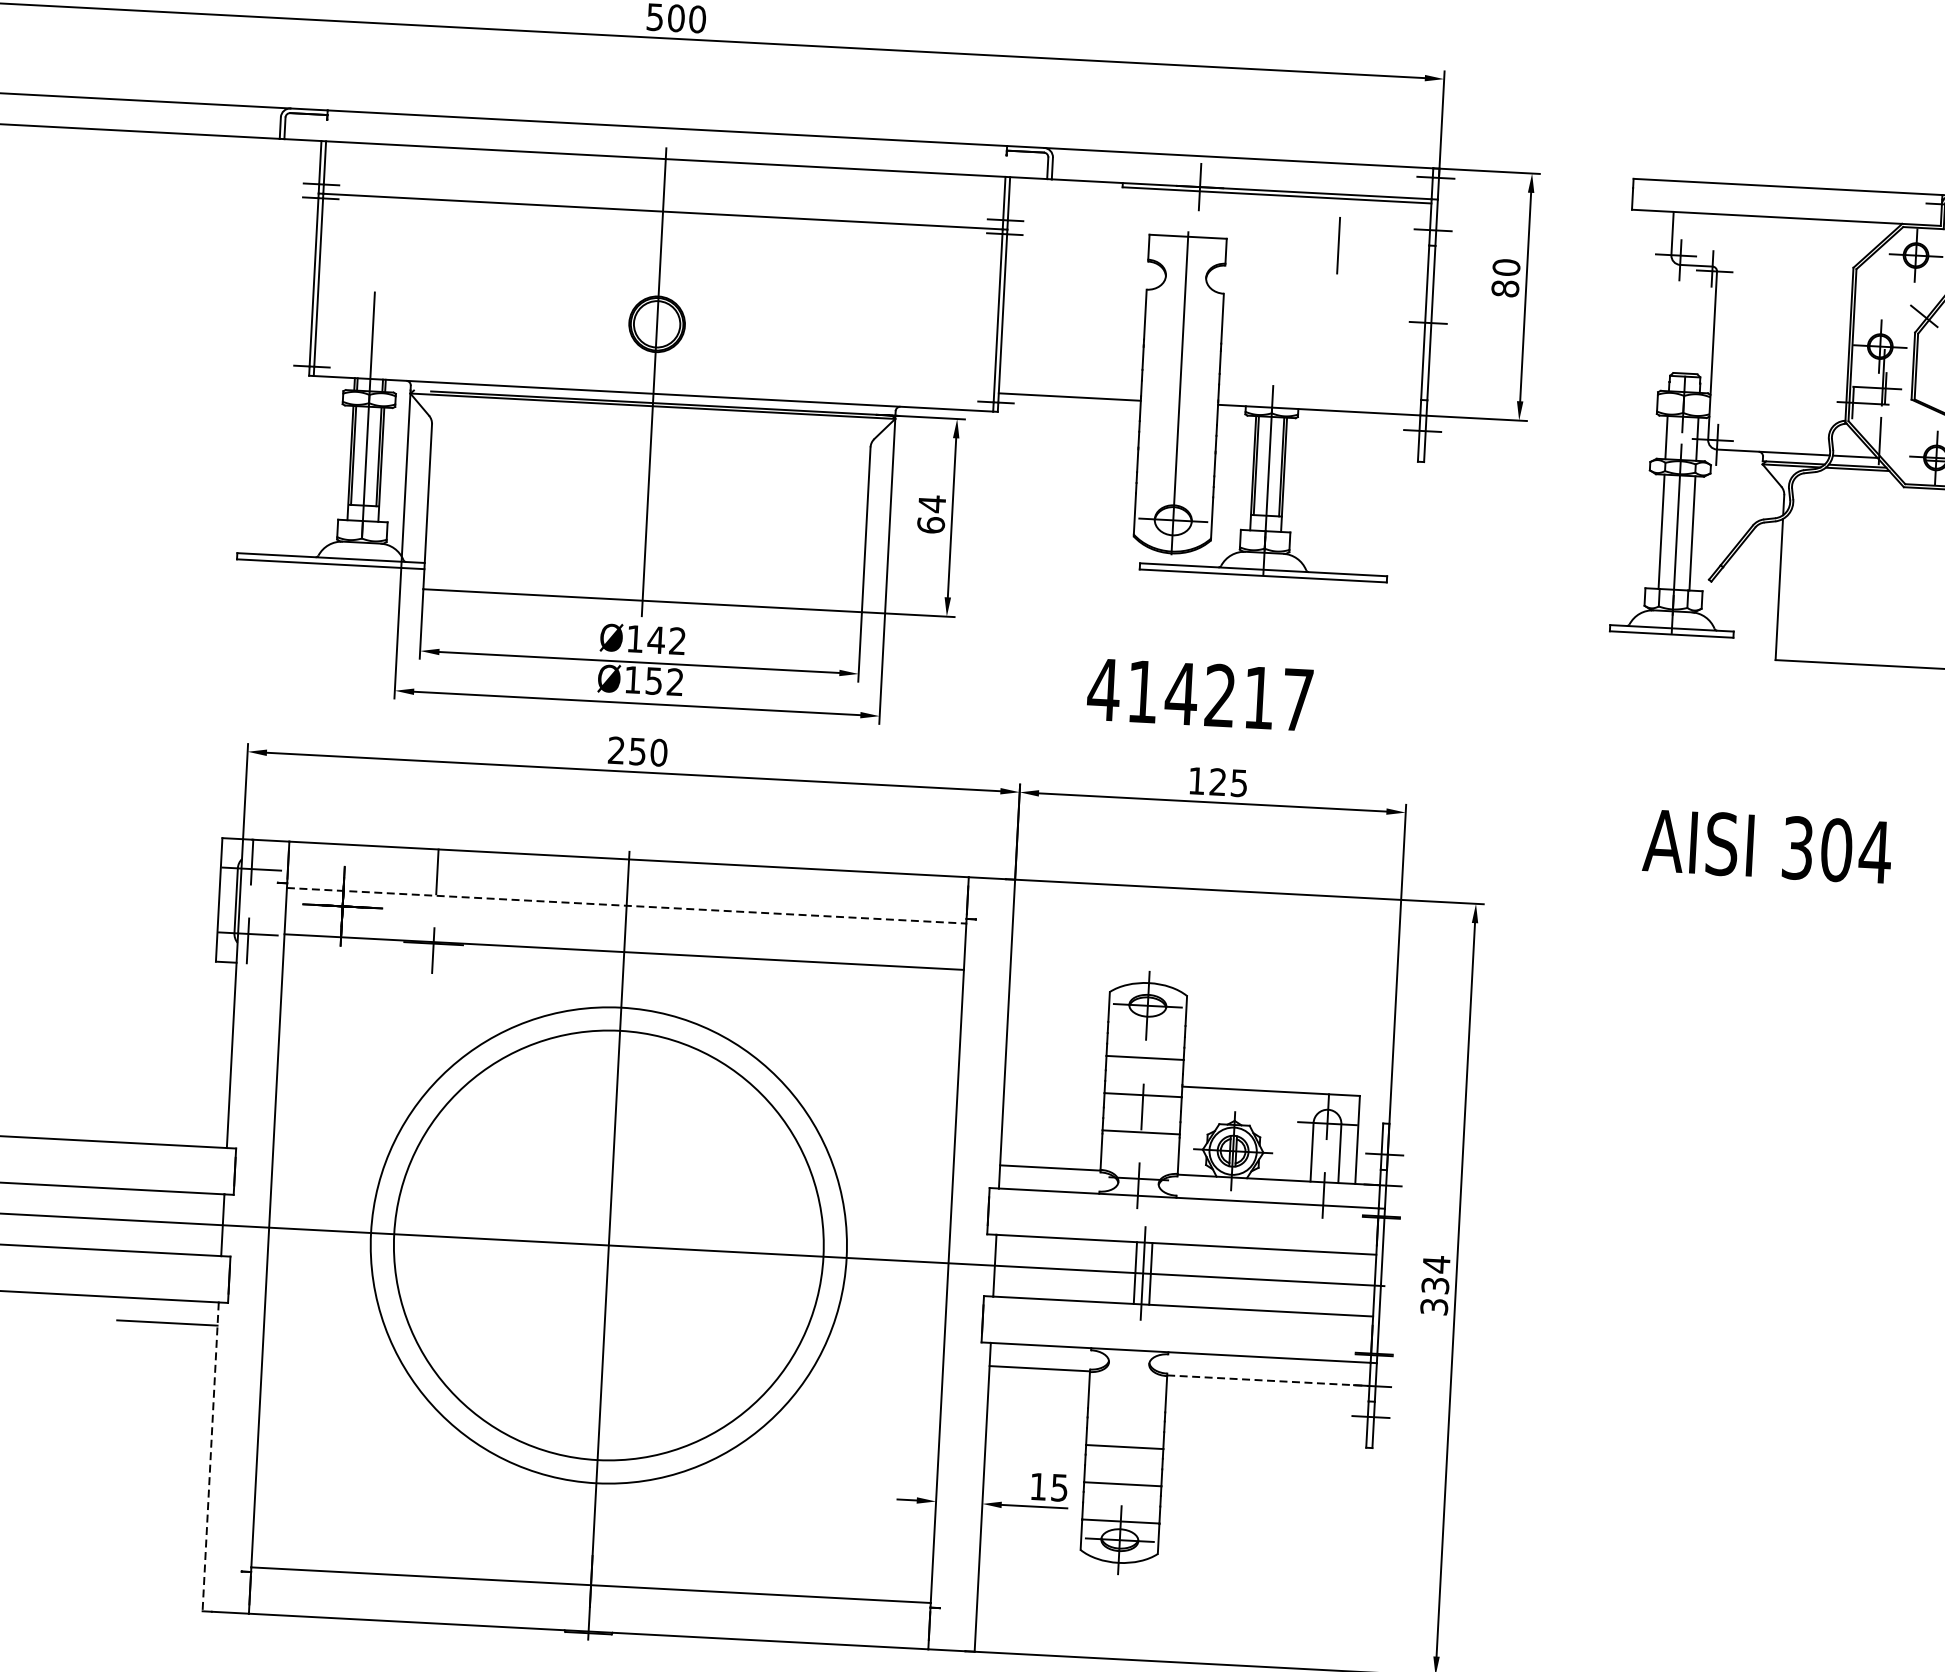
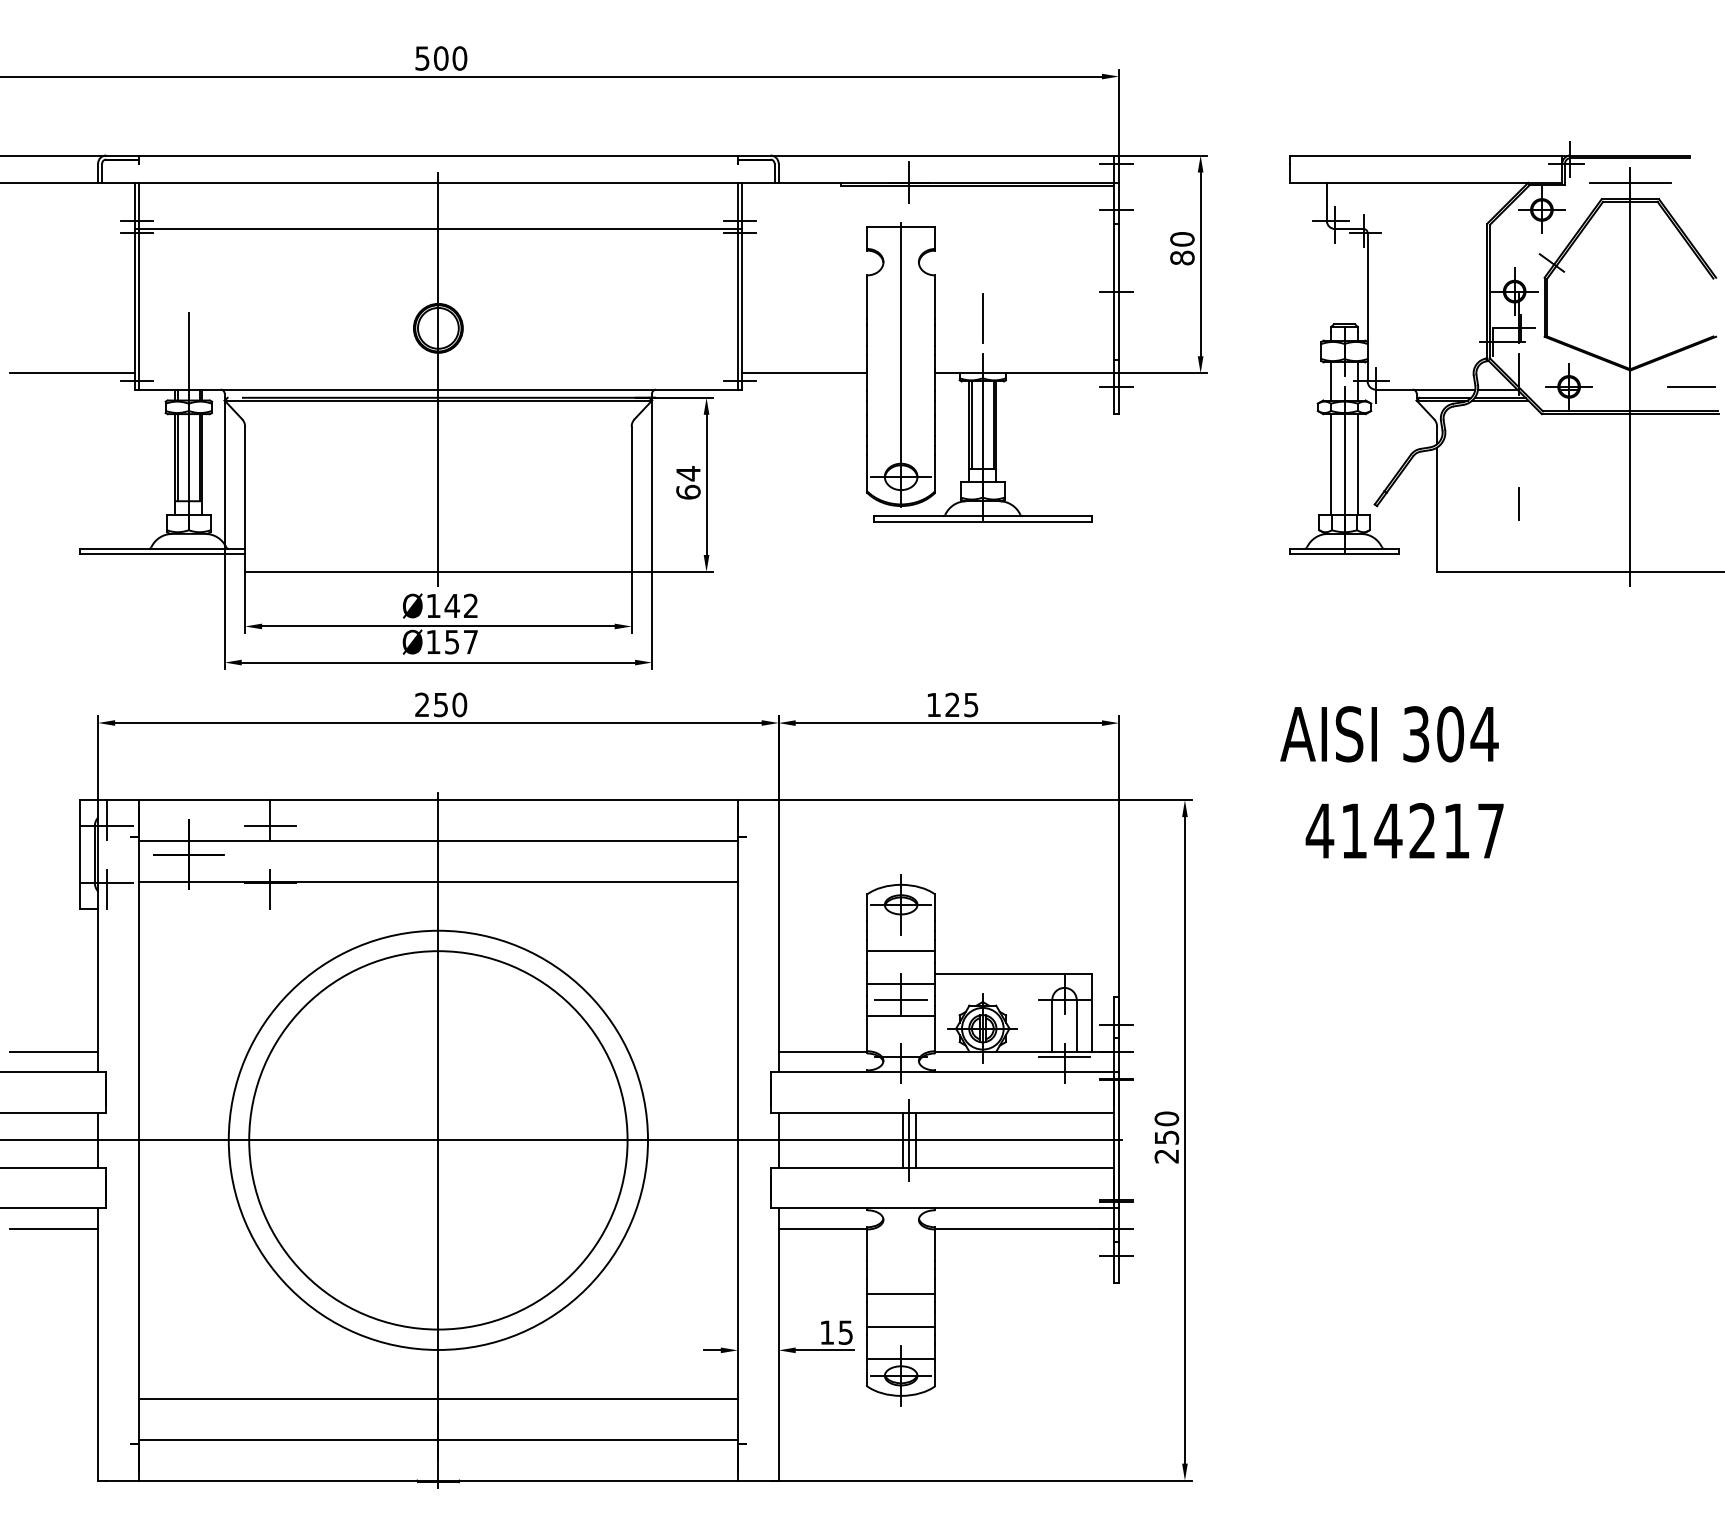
line: (1338, 245) -> (982, 318), moved
line: (238, 353) -> (71, 373), added
line: (1872, 587) -> (1518, 503), added
text: (674, 681) -> (470, 641), 152 -> 157
text: (1199, 694) -> (1404, 830), moved
text: (1767, 846) -> (1389, 734), moved
line: (437, 878) -> (270, 825), added
line: (626, 905) -> (438, 840), dashed -> solid
line: (1142, 1114) -> (901, 1000), added
line: (177, 1121) -> (53, 1051), added
line: (1324, 1188) -> (1064, 1057), added
text: (1435, 1285) -> (1166, 1137), 334 -> 250
line: (1268, 1380) -> (1024, 1228), dashed -> solid
line: (211, 1457) -> (98, 1345), dashed -> solid
line: (592, 1538) -> (437, 1398), added

